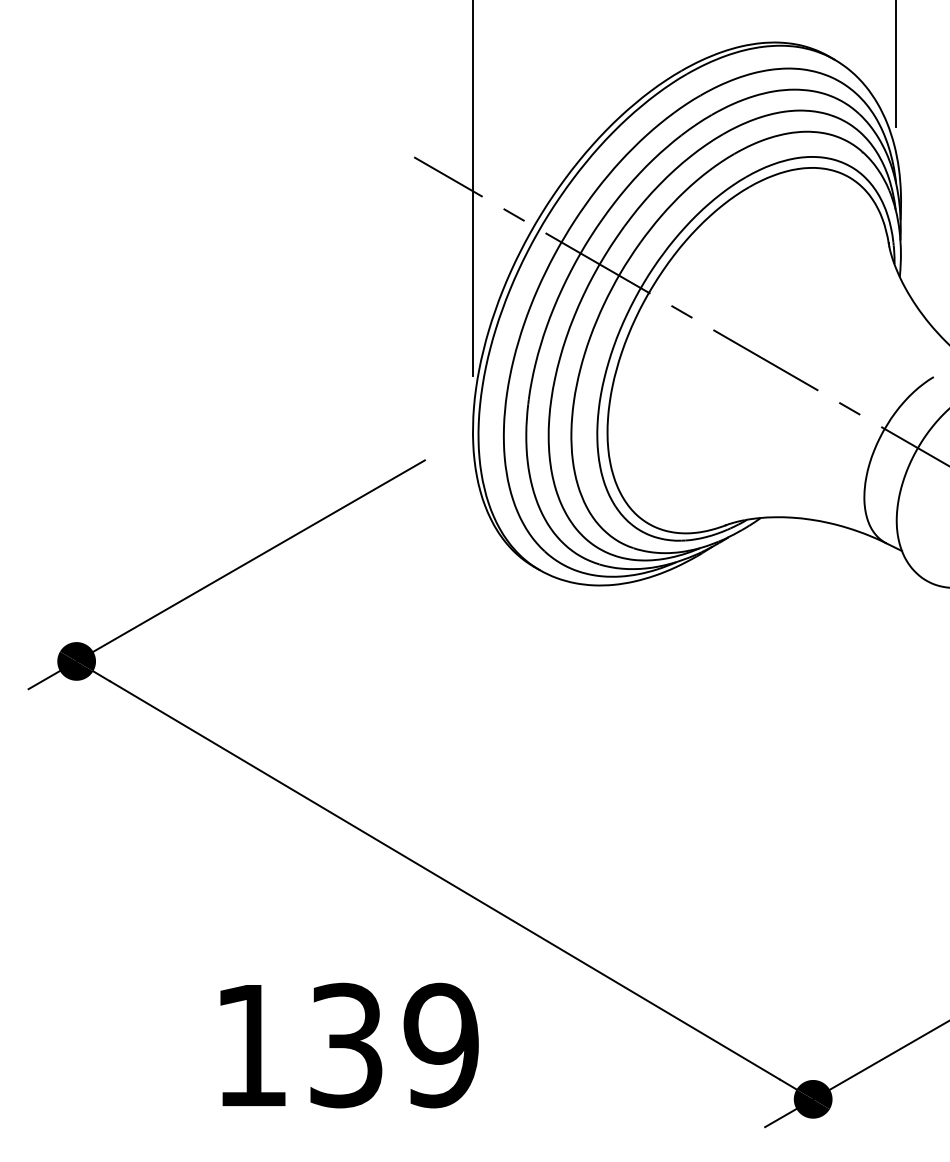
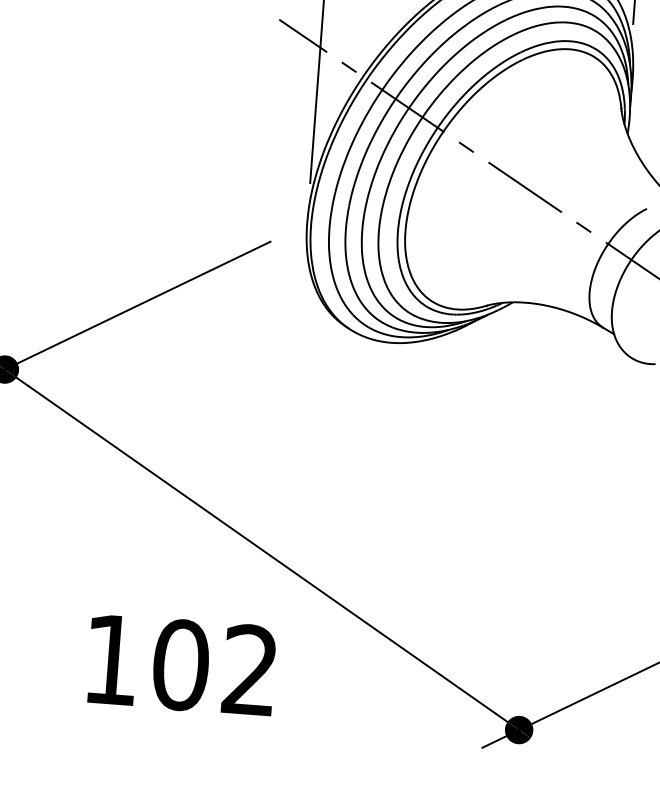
text: (393, 1045) -> (215, 667), 139 -> 102

